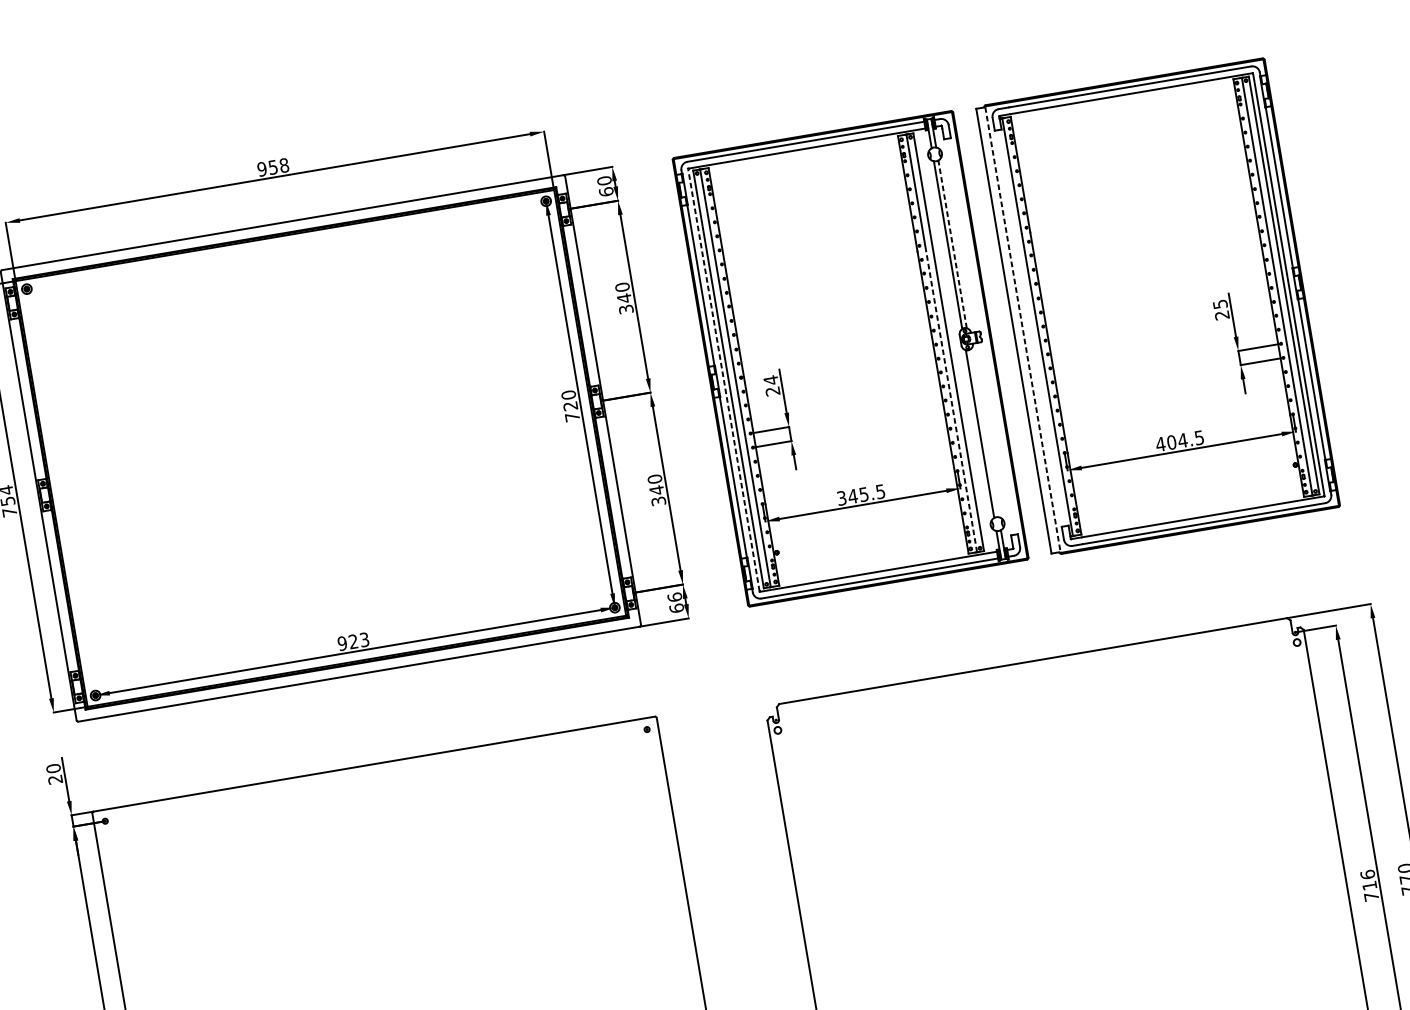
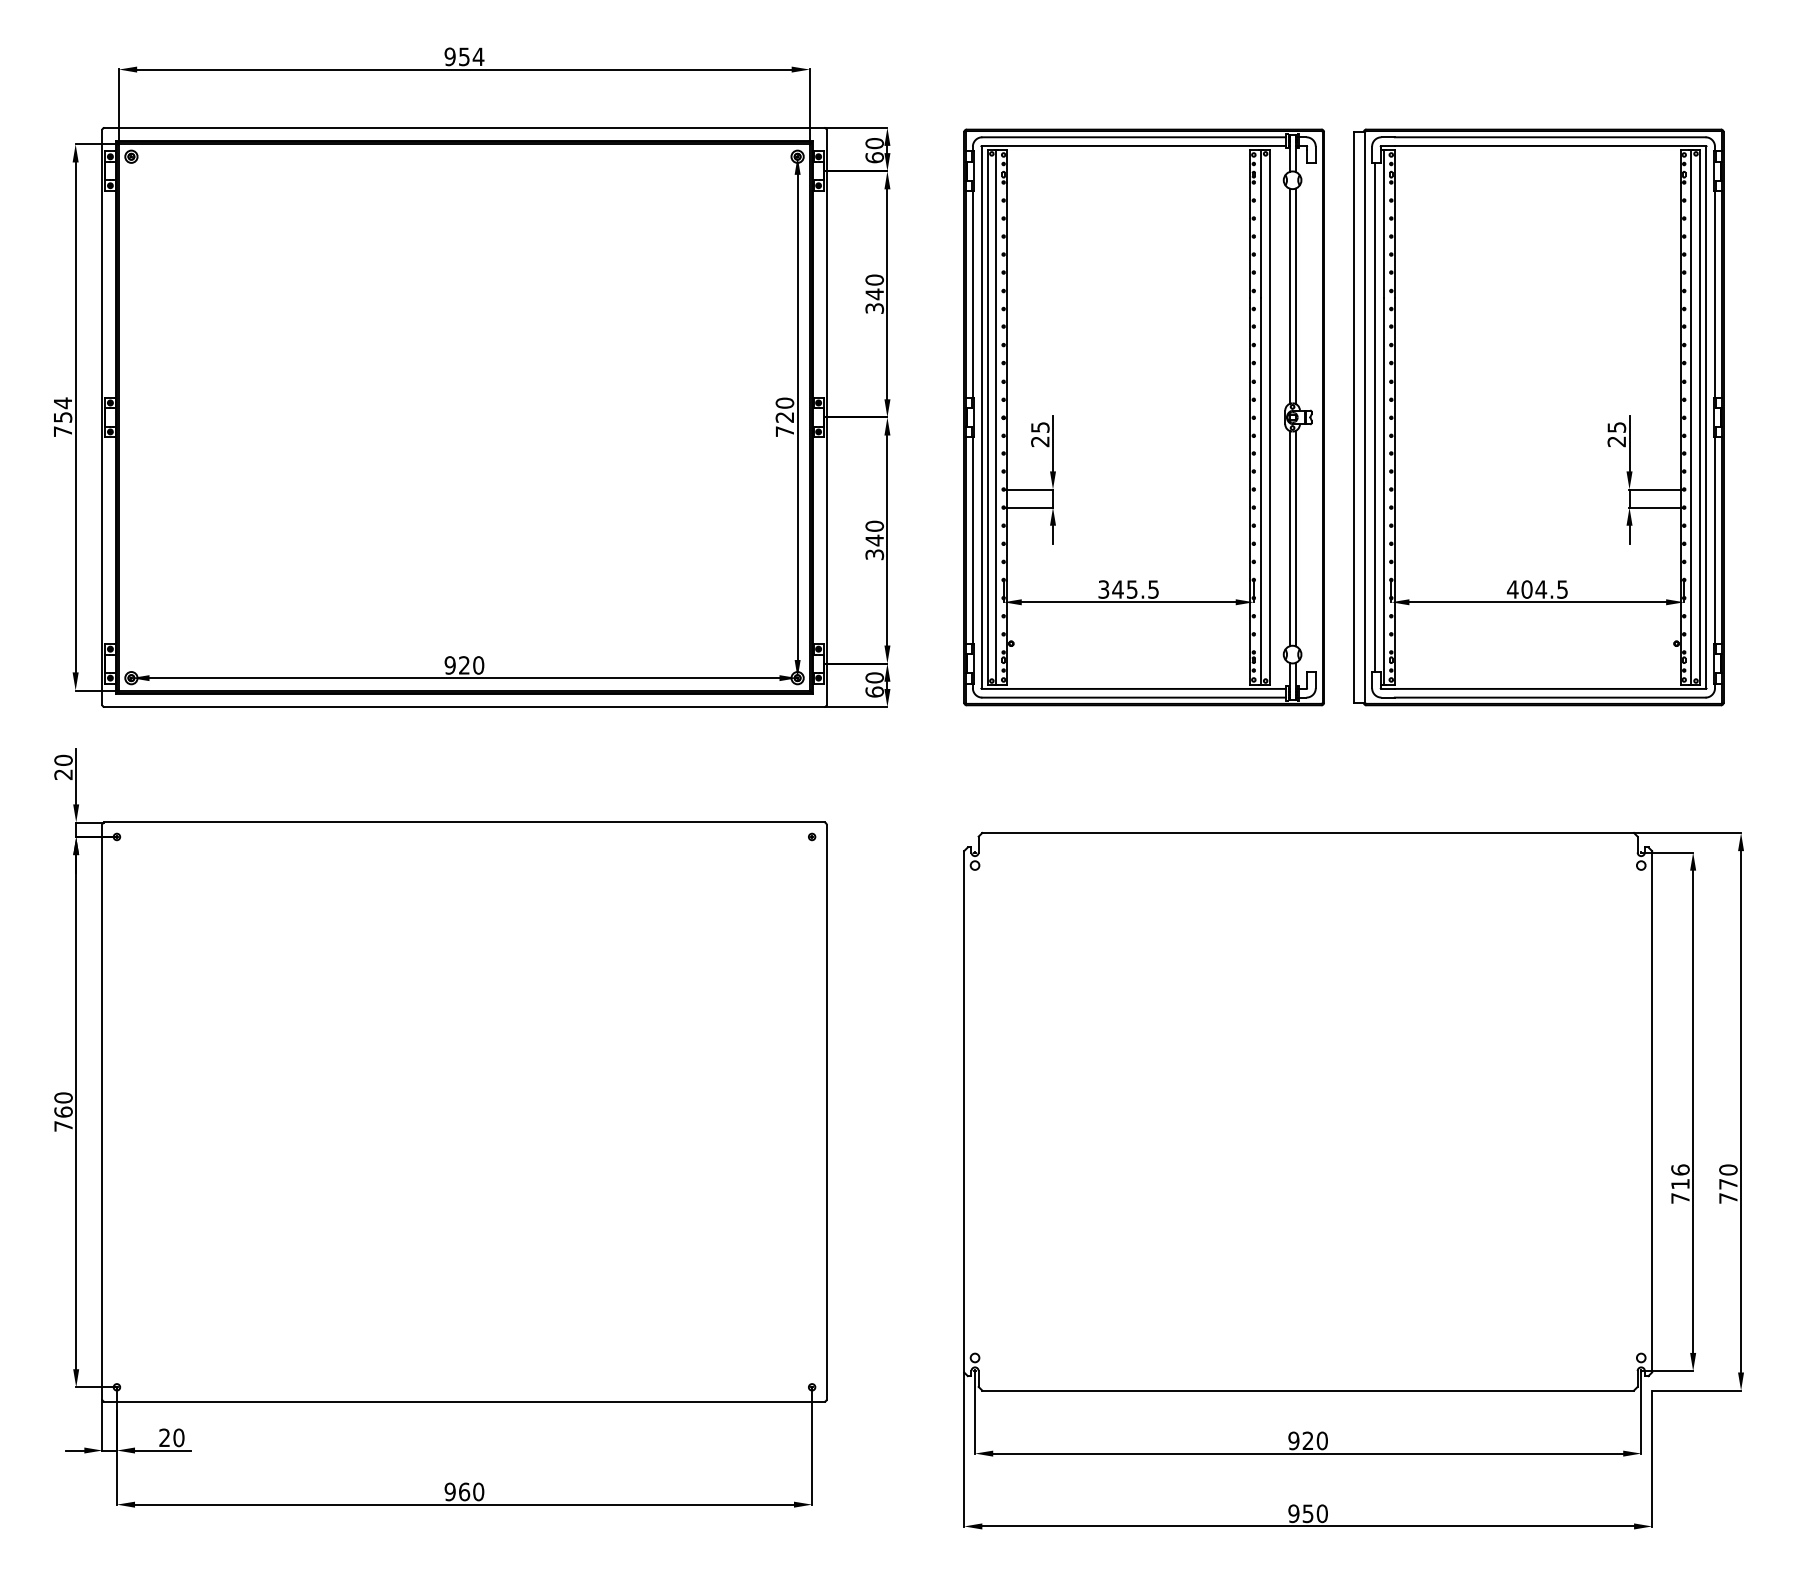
text: (284, 165) -> (478, 56), 958 -> 954
line: (952, 244) -> (1295, 296), dashed -> solid
line: (1030, 328) -> (1375, 417), added
line: (1023, 329) -> (1365, 417), dashed -> solid
line: (723, 380) -> (981, 417), dashed -> solid
text: (771, 380) -> (1040, 427), 24 -> 25
line: (951, 401) -> (1261, 491), dashed -> solid
line: (984, 433) -> (1295, 538), added
text: (674, 597) -> (874, 677), 66 -> 60
text: (364, 639) -> (478, 665), 923 -> 920

